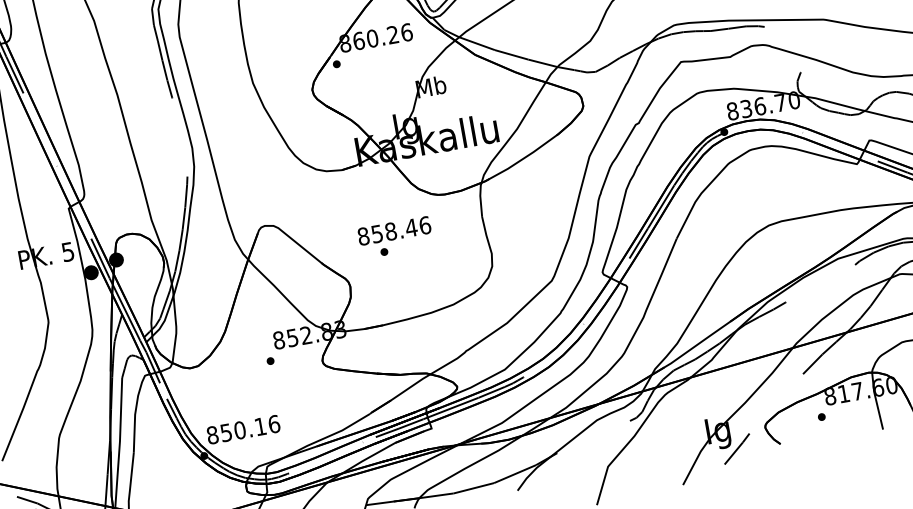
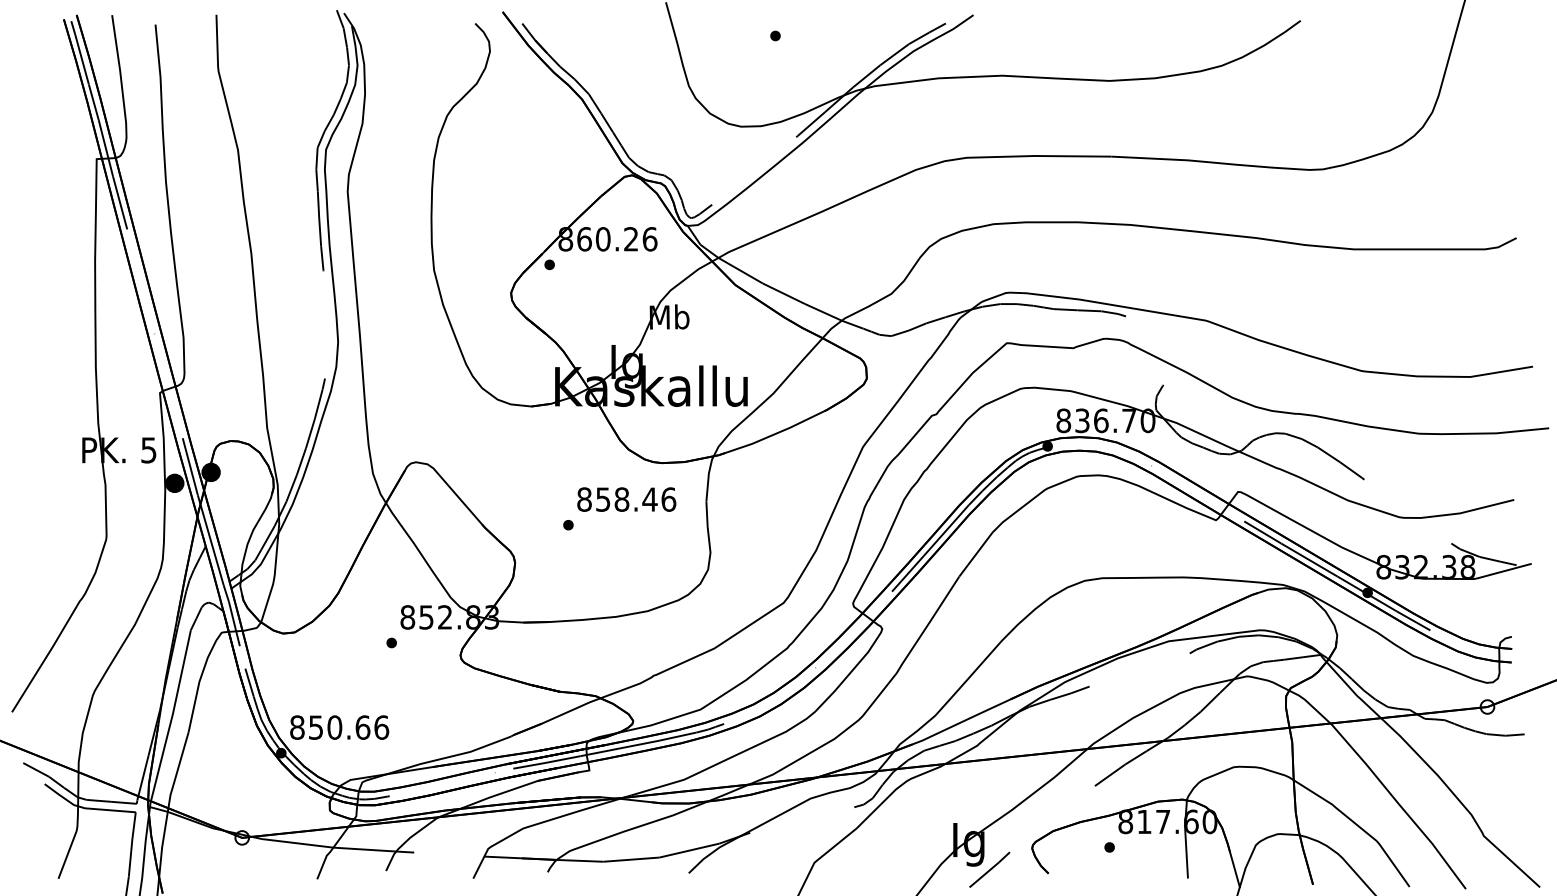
text: (394, 230) -> (626, 499), moved
text: (260, 426) -> (362, 727), 850.16 -> 850.66

